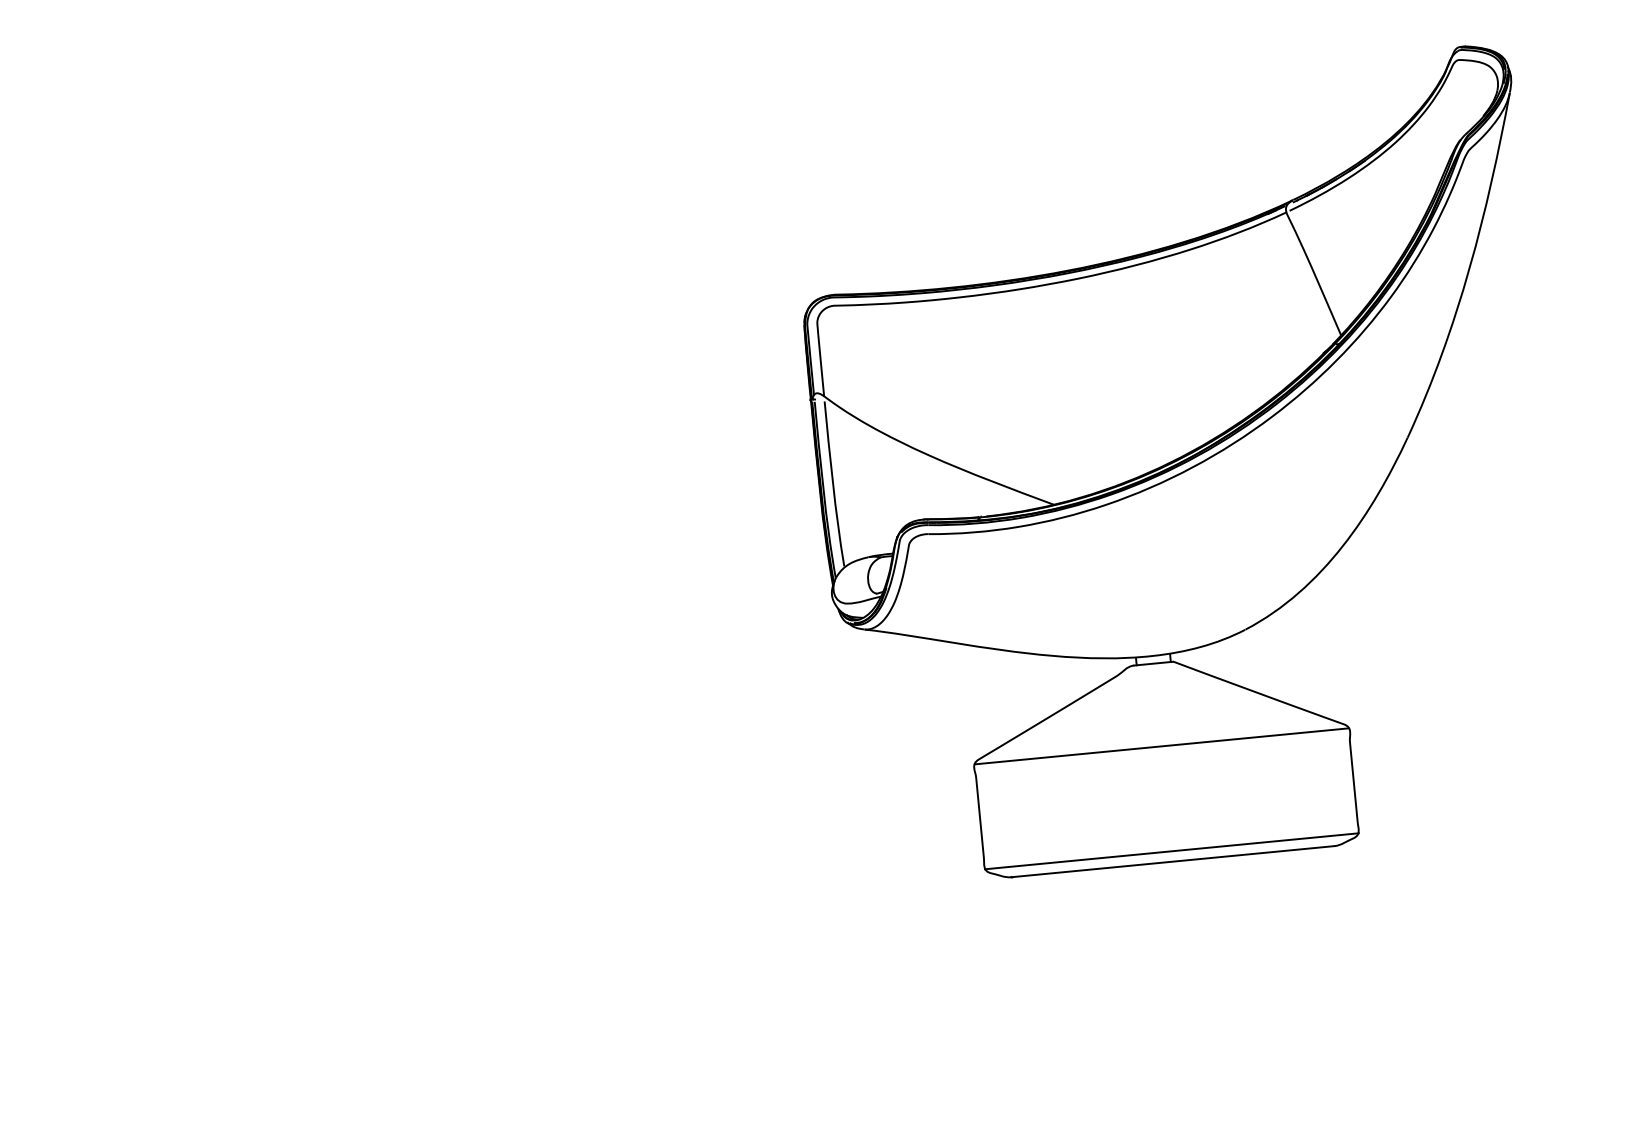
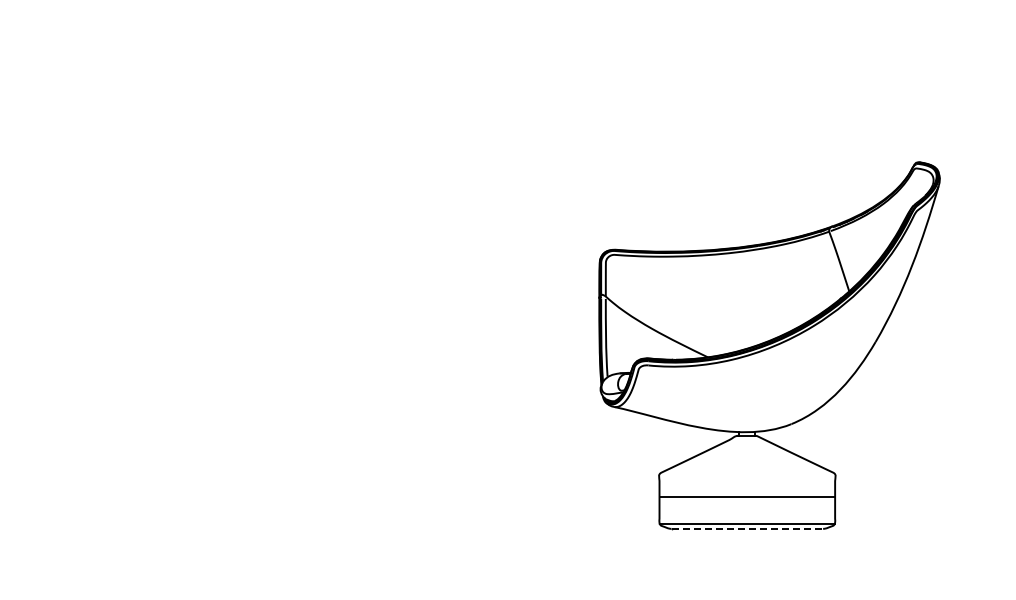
line: (1162, 745) -> (747, 496), moved
line: (1173, 860) -> (747, 528), solid -> dashed

